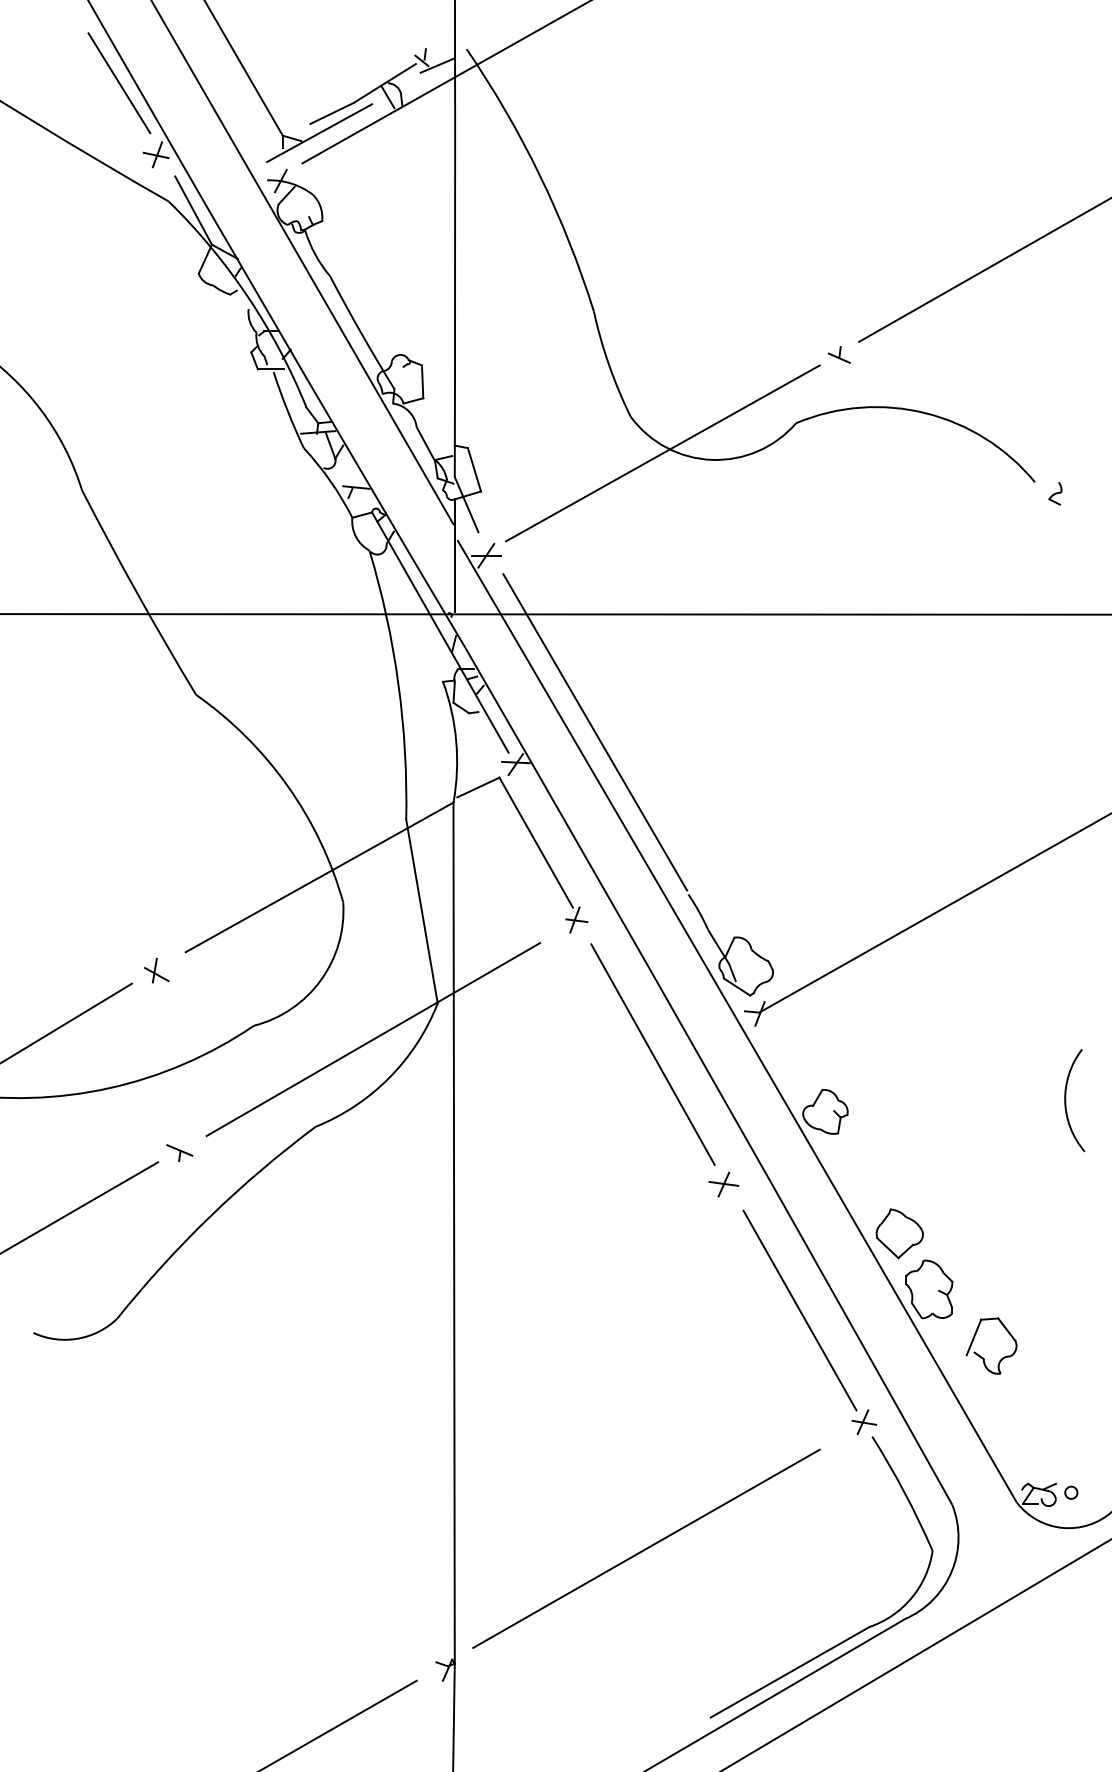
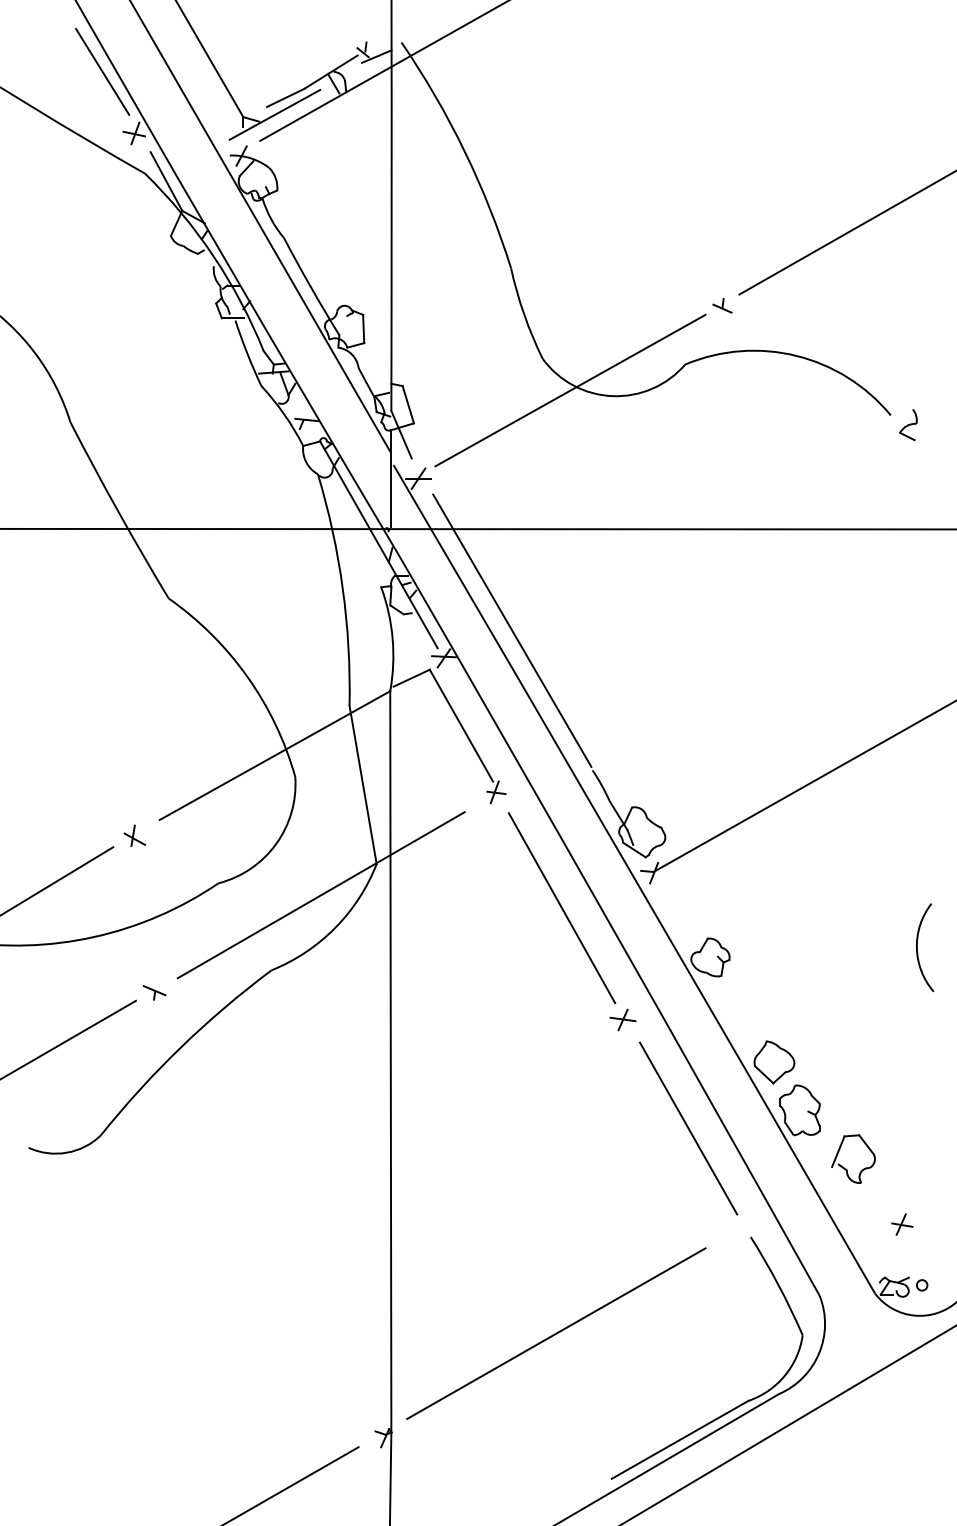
part: (1055, 493) -> (908, 425), size x1.6
part: (864, 1421) -> (902, 1224), moved

